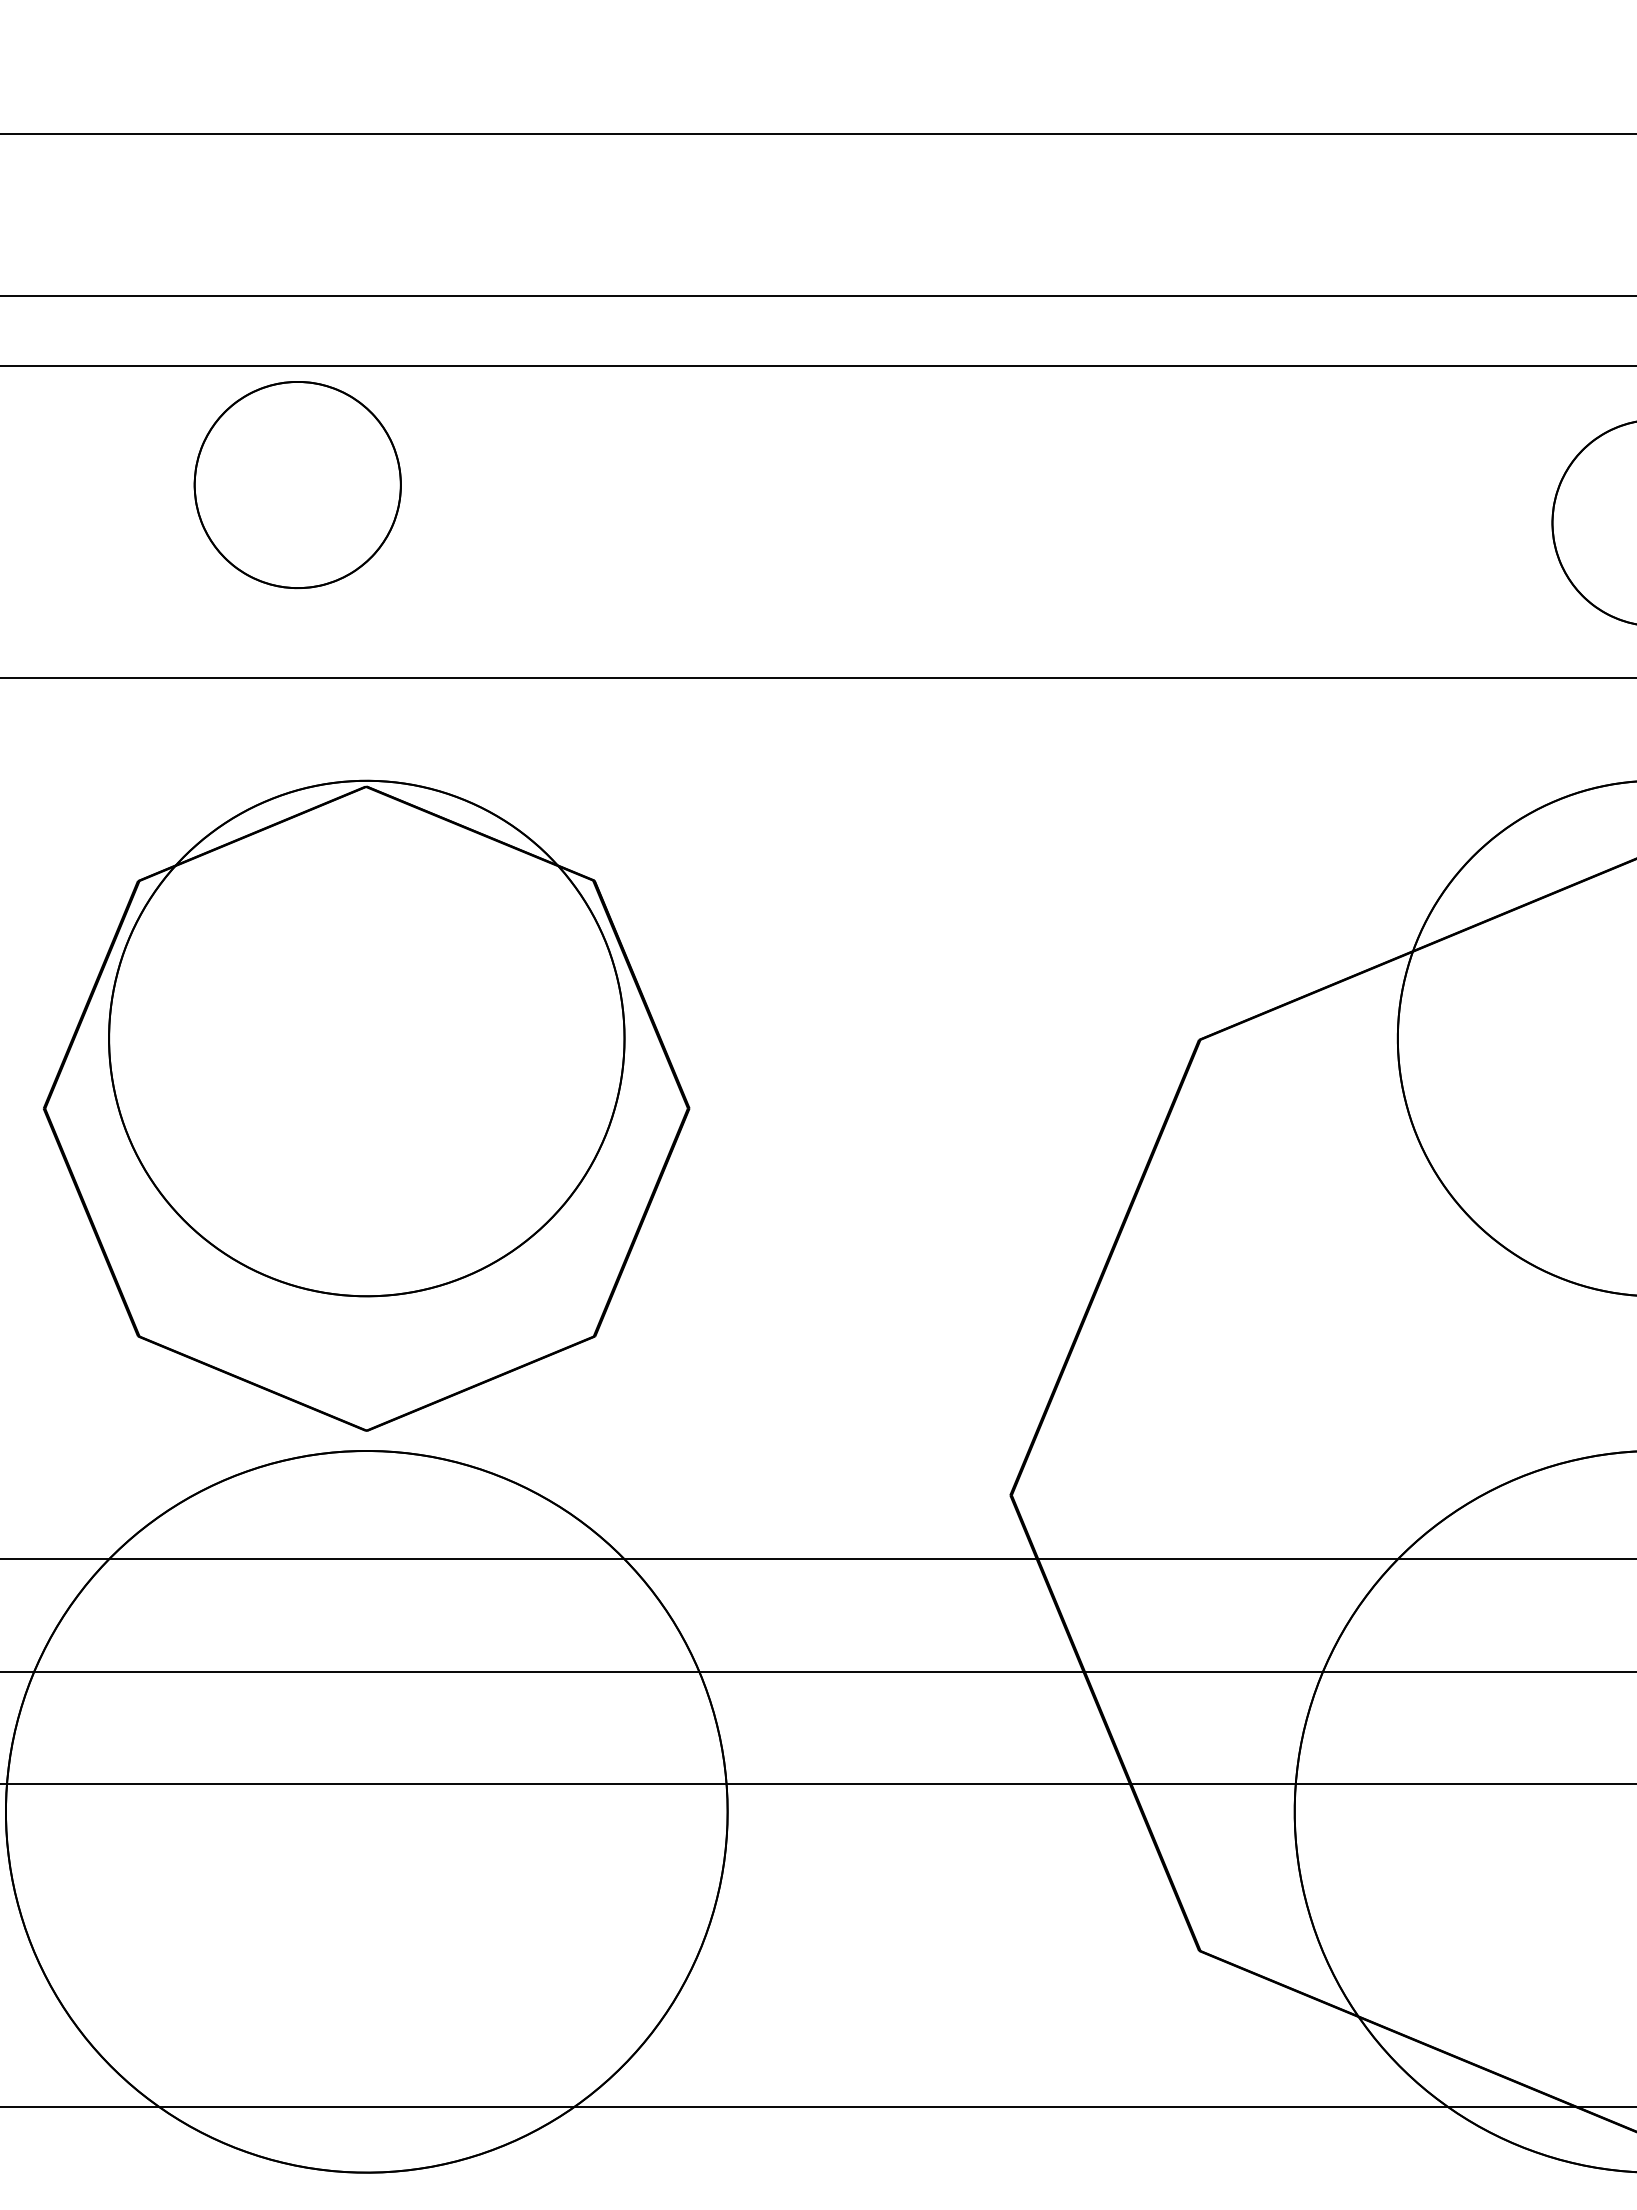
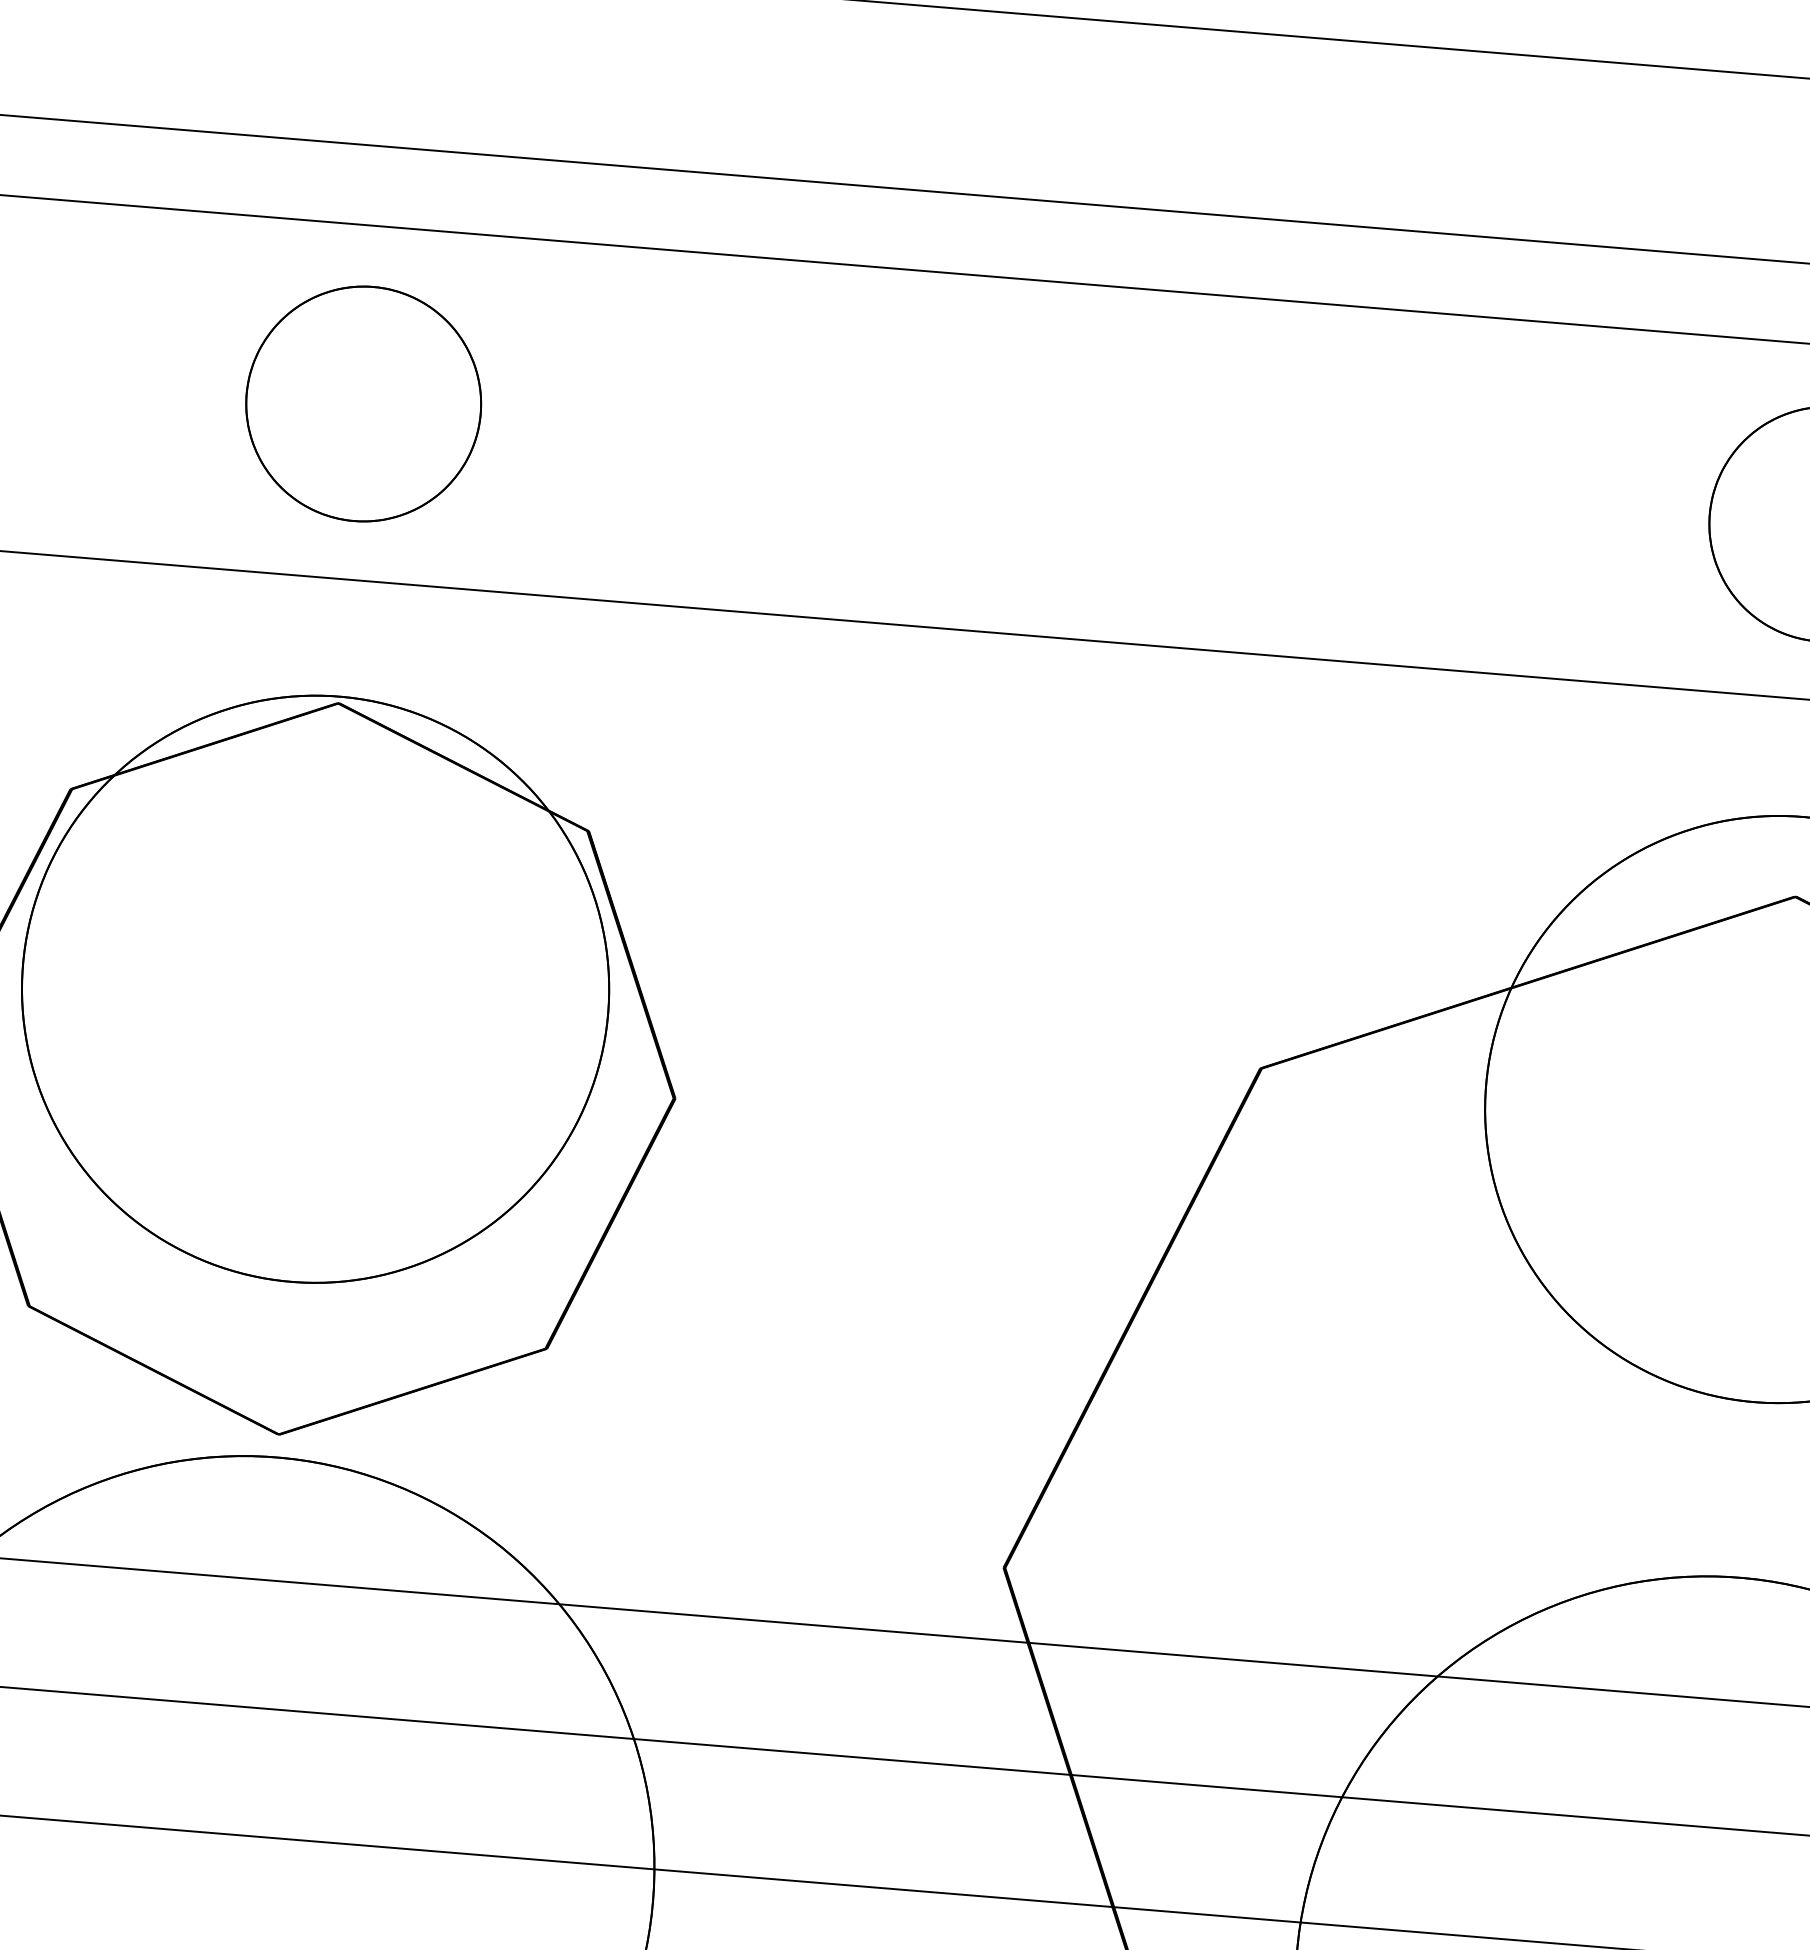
part: (297, 485) -> (363, 404), moved

